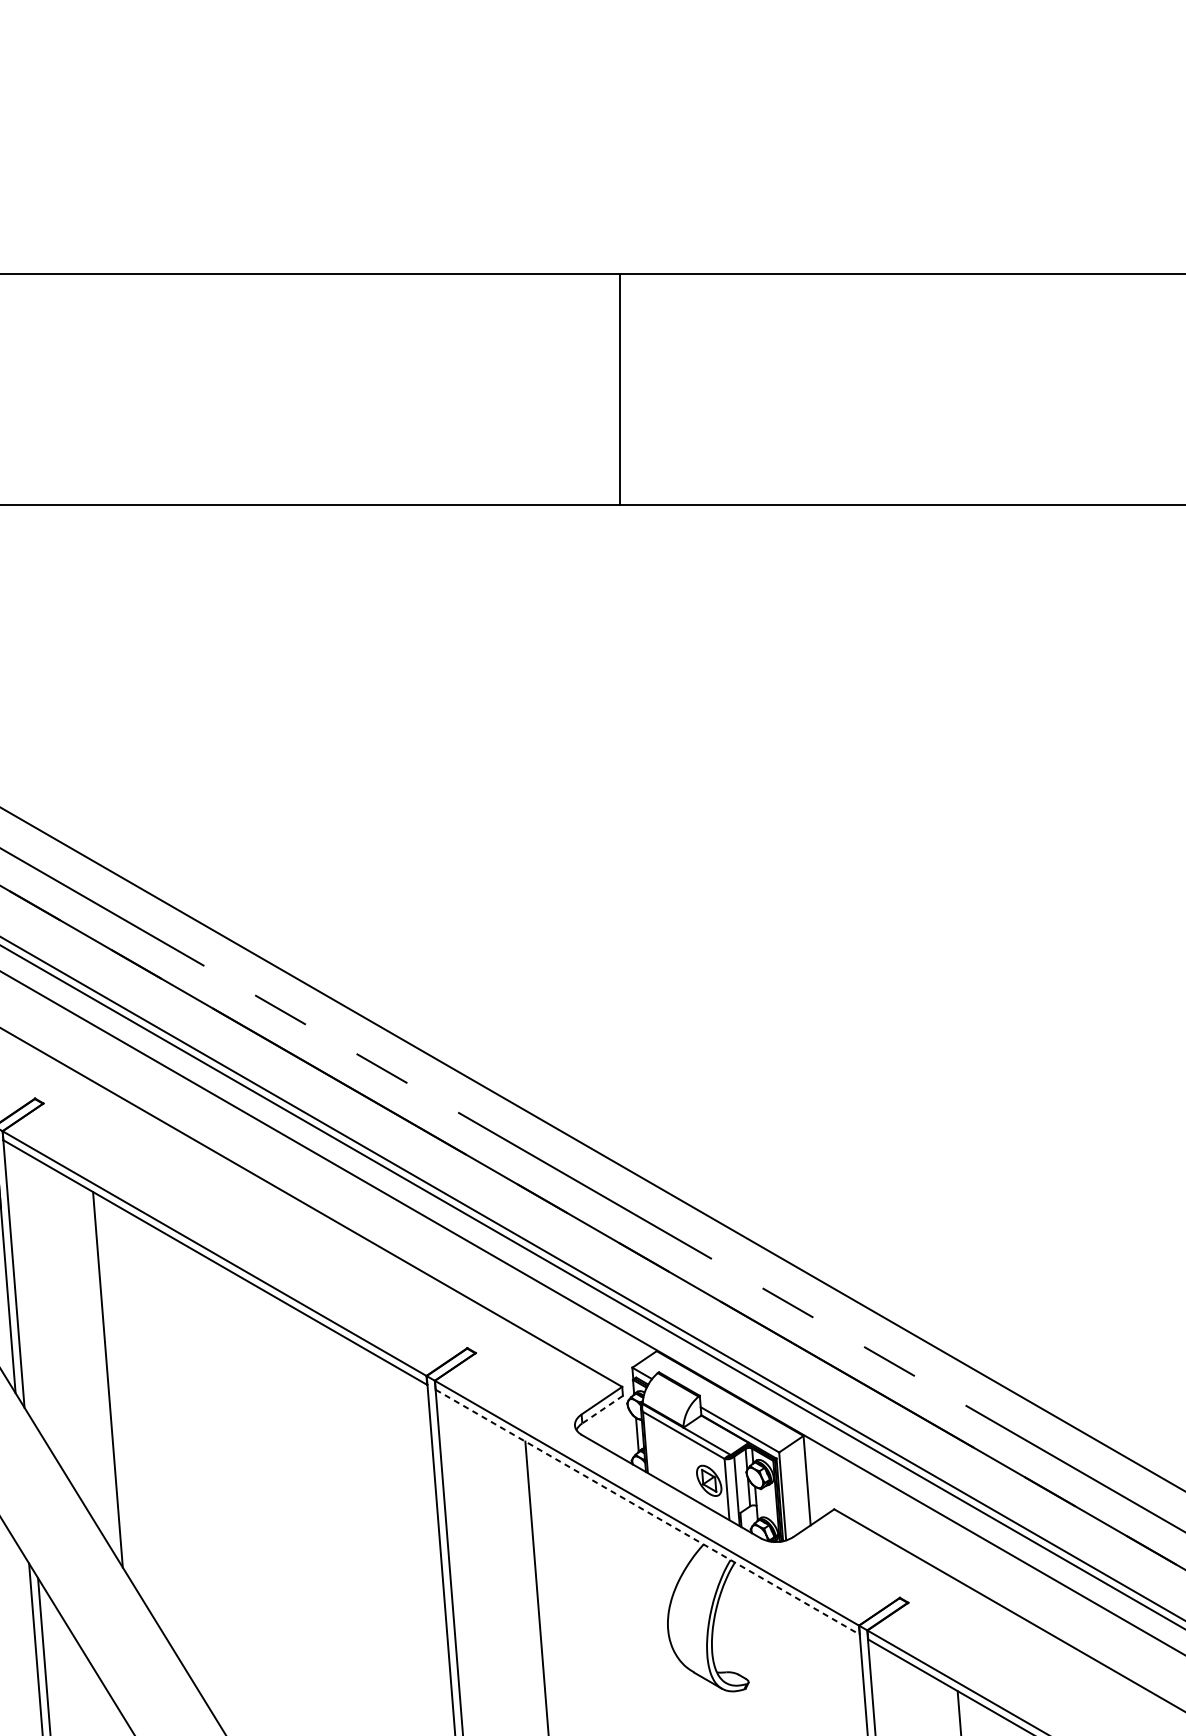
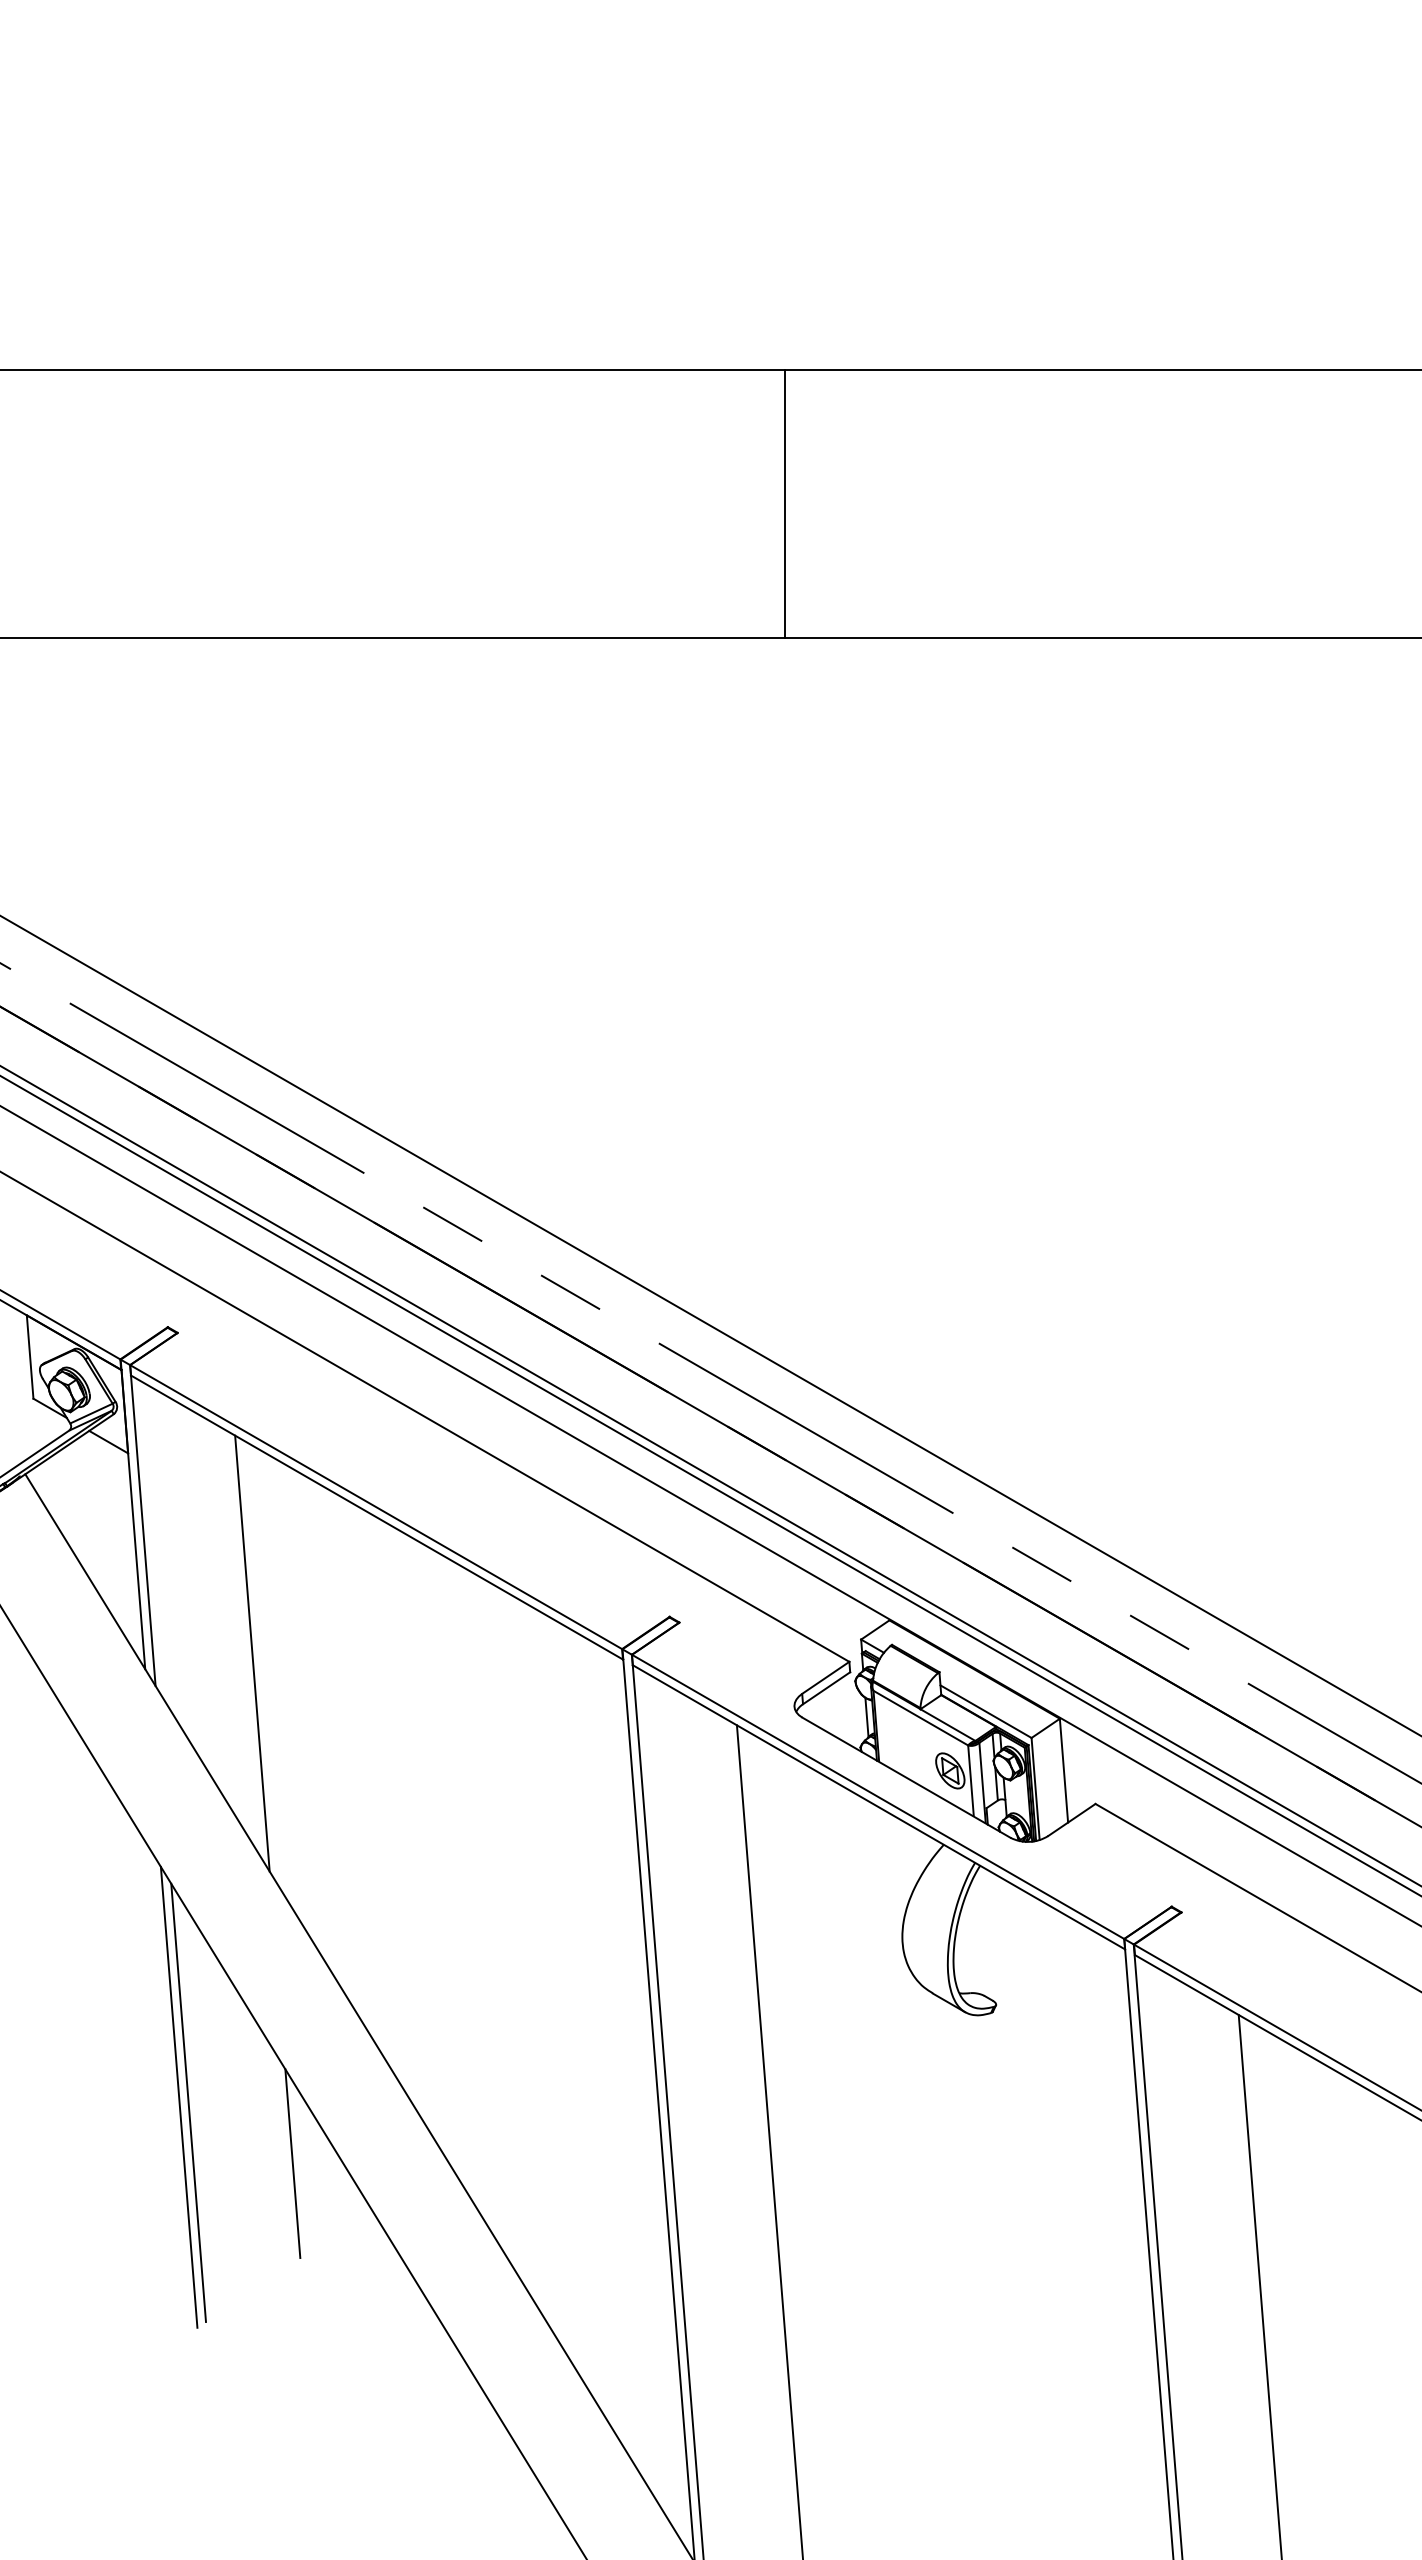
line: (620, 388) -> (785, 503), moved
line: (602, 1409) -> (826, 1688), dashed -> solid
line: (648, 1512) -> (879, 1807), dashed -> solid

